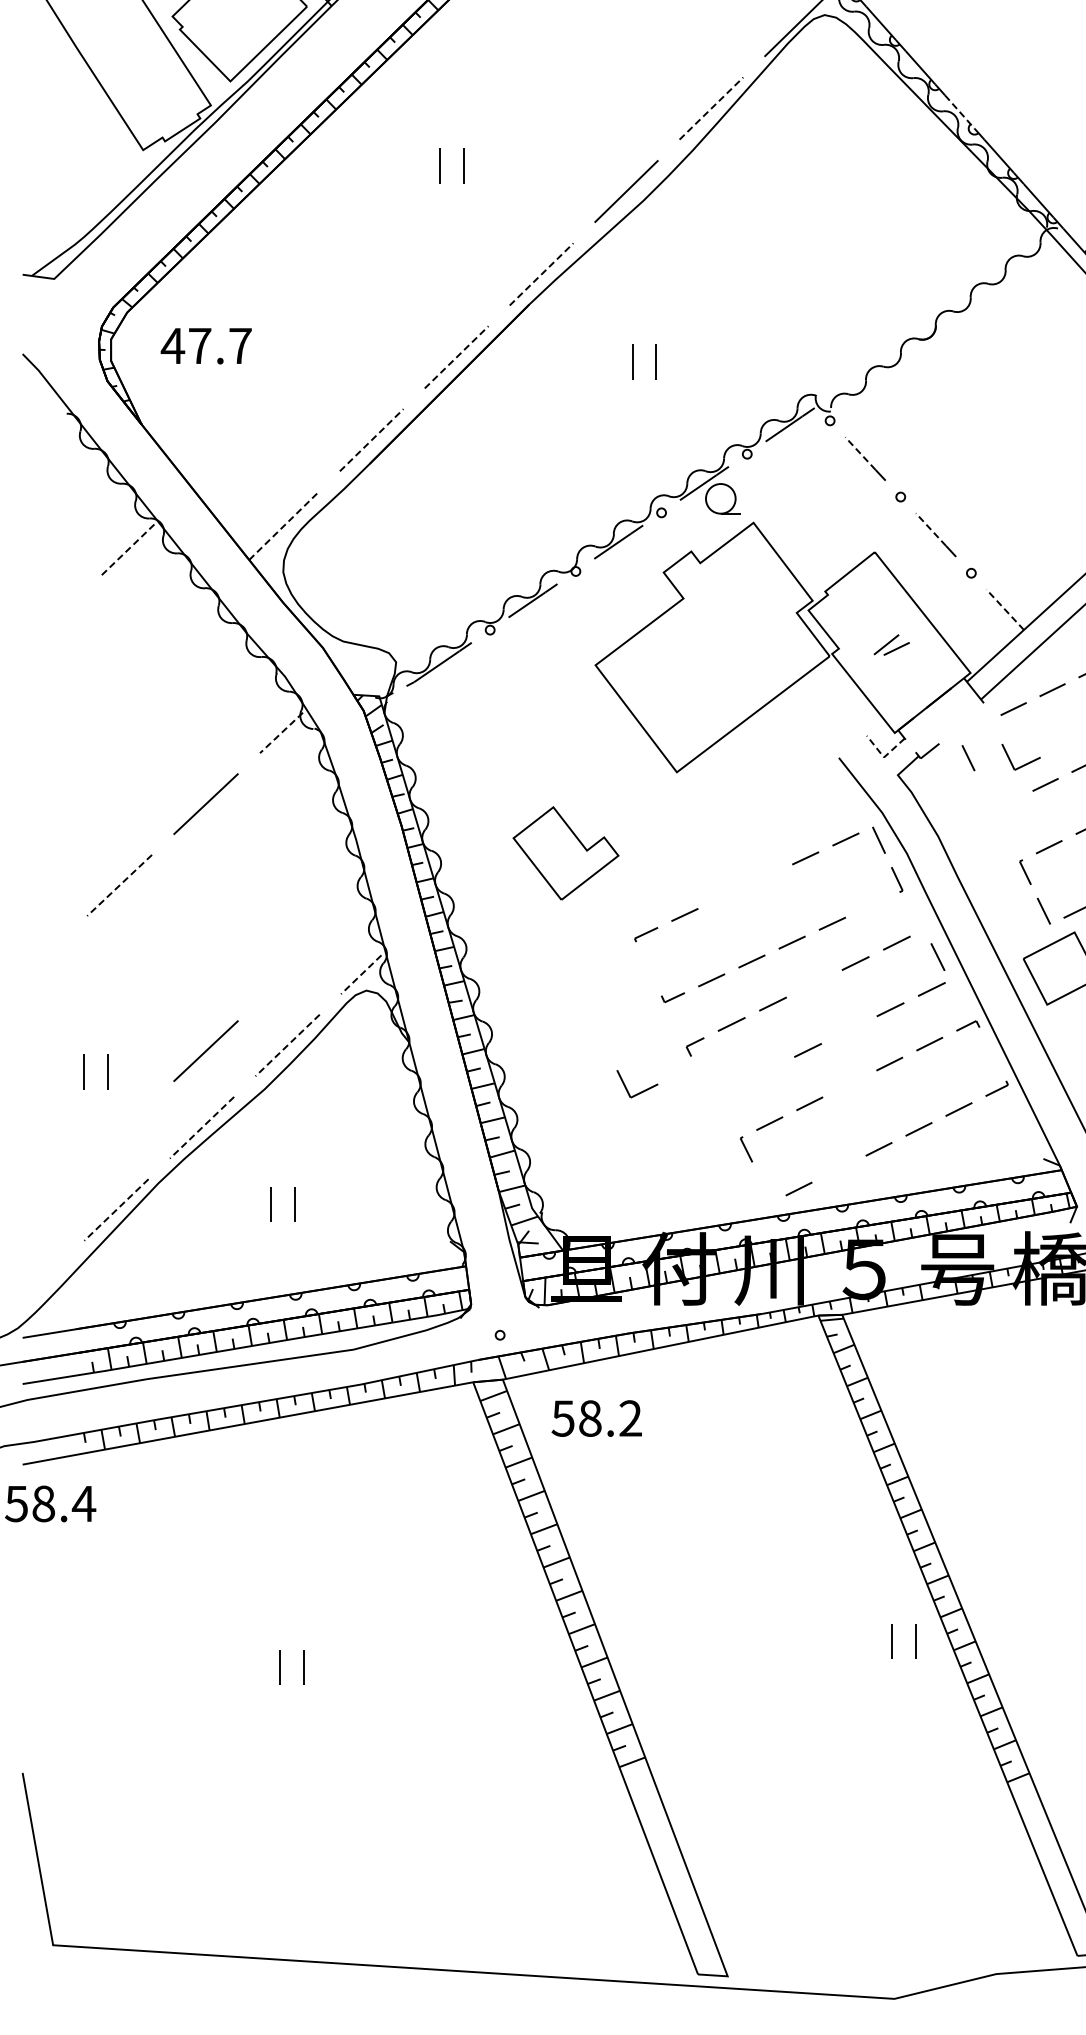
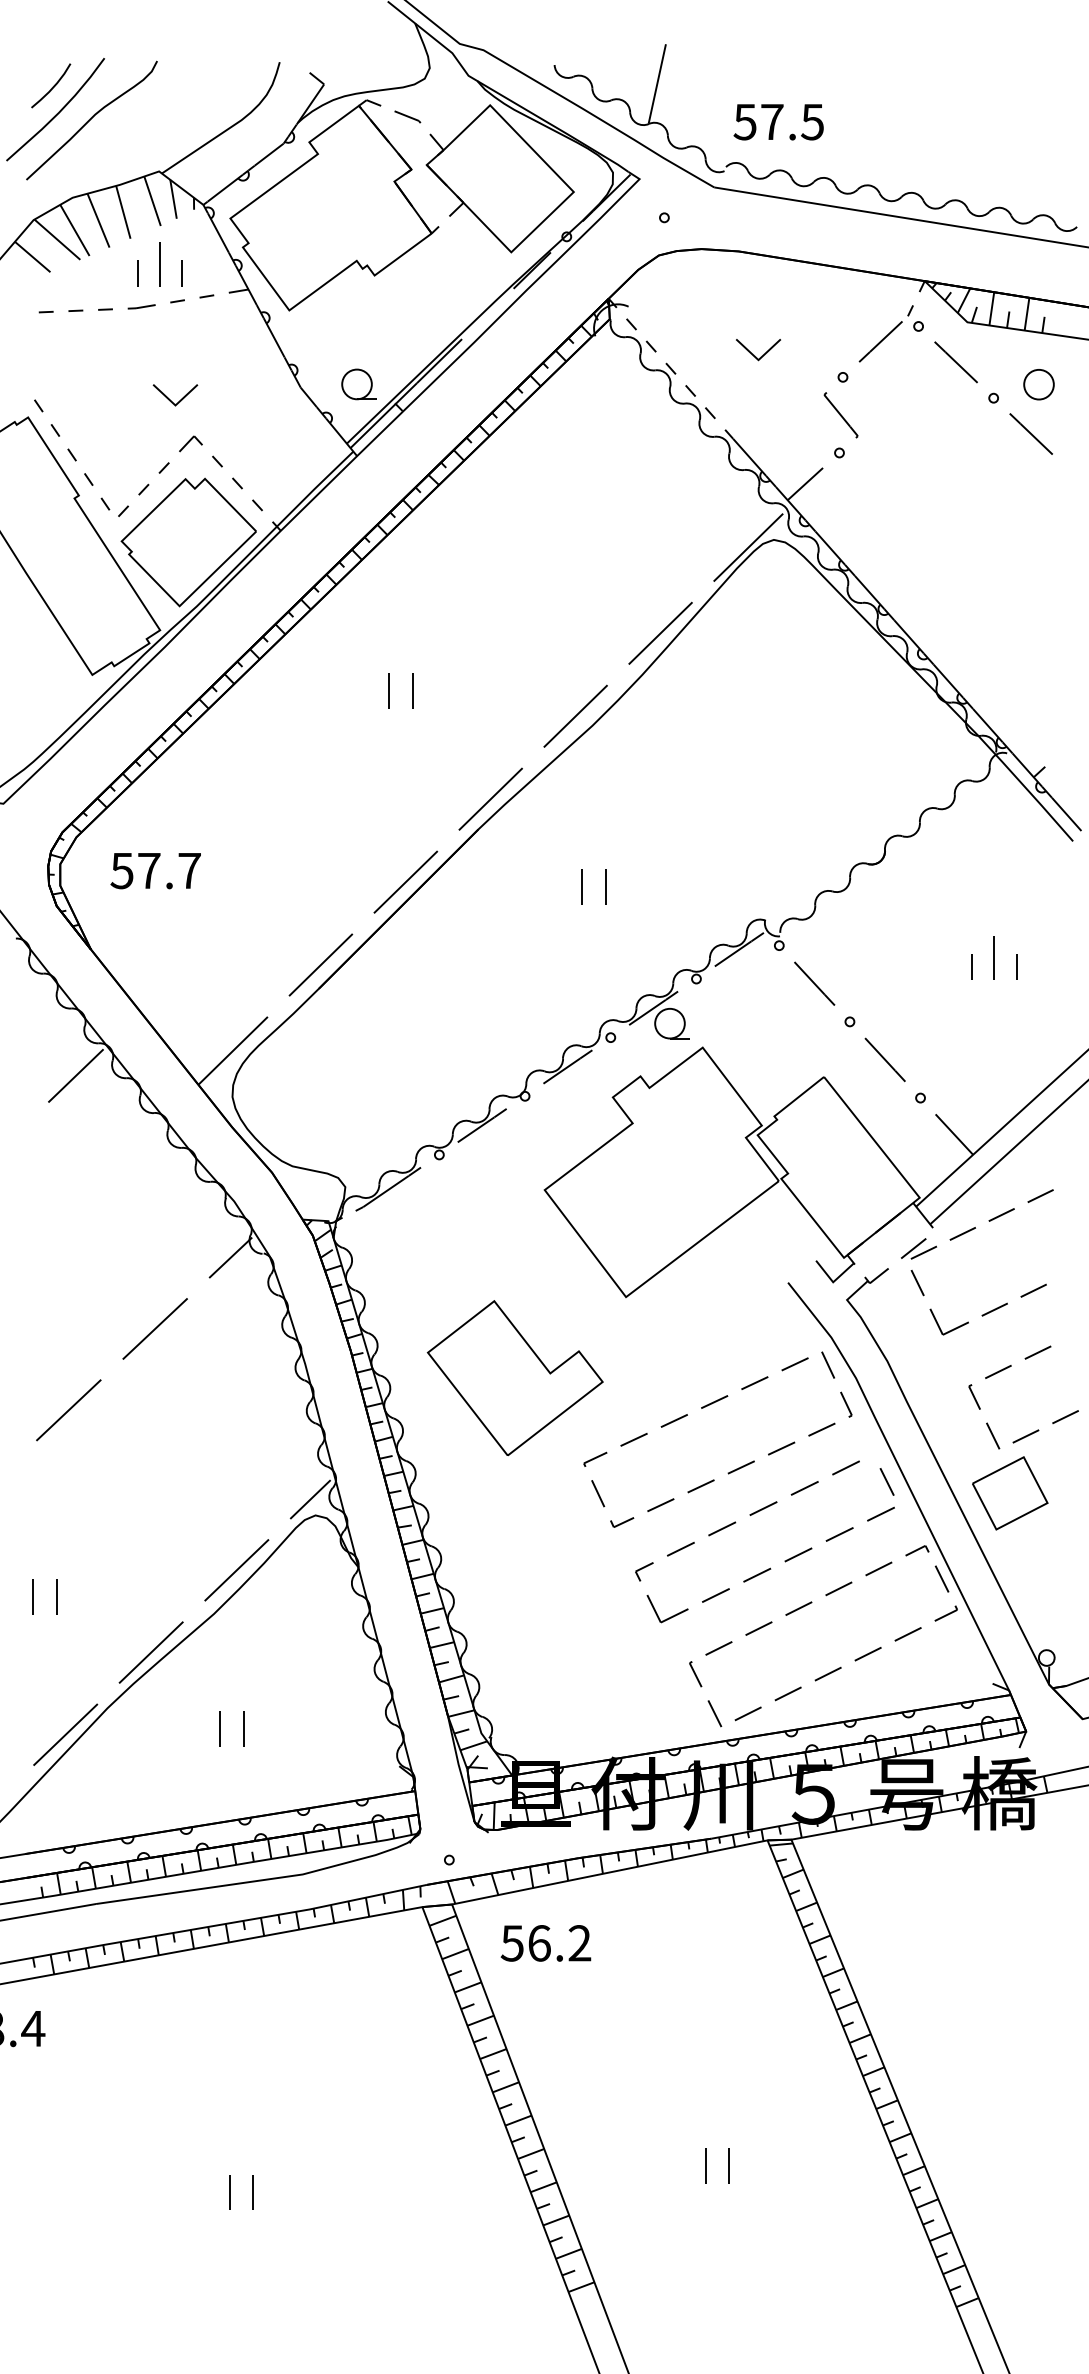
line: (711, 108) -> (660, 633), dashed -> solid
line: (960, 112) -> (909, 637), dashed -> solid
line: (541, 274) -> (490, 799), dashed -> solid
text: (173, 346) -> (122, 871), 47.7 -> 57.7
line: (456, 357) -> (405, 882), dashed -> solid
part: (1045, 432) -> (994, 957), added
line: (372, 439) -> (321, 964), dashed -> solid
line: (860, 453) -> (809, 978), dashed -> solid
line: (284, 525) -> (233, 1050), dashed -> solid
line: (930, 529) -> (879, 1054), dashed -> solid
line: (126, 551) -> (75, 1076), dashed -> solid
line: (1005, 609) -> (954, 1134), dashed -> solid
part: (892, 644) -> (919, 1248), moved
line: (281, 732) -> (230, 1257), dashed -> solid
line: (884, 757) -> (833, 1282), dashed -> solid
part: (1023, 764) -> (951, 1329), moved
part: (565, 853) -> (514, 1378), size x1.67
line: (765, 876) -> (714, 1401), added
line: (119, 885) -> (68, 1410), dashed -> solid
line: (724, 895) -> (673, 1420), added
line: (872, 904) -> (821, 1429), added
line: (649, 968) -> (598, 1493), added
line: (361, 974) -> (310, 1499), dashed -> solid
line: (814, 983) -> (763, 1508), added
line: (849, 1029) -> (798, 1554), added
line: (287, 1045) -> (236, 1570), dashed -> solid
line: (205, 1050) -> (154, 1575), removed
line: (992, 1053) -> (941, 1578), added
line: (766, 1070) -> (715, 1595), added
line: (849, 1083) -> (798, 1608), added
part: (640, 1091) -> (670, 1616), moved
line: (201, 1127) -> (150, 1652), dashed -> solid
line: (838, 1168) -> (787, 1693), added
line: (765, 1188) -> (714, 1713), added
line: (116, 1210) -> (65, 1735), dashed -> solid
text: (590, 1418) -> (539, 1943), 58.2 -> 56.2
part: (893, 1640) -> (706, 2165), moved

